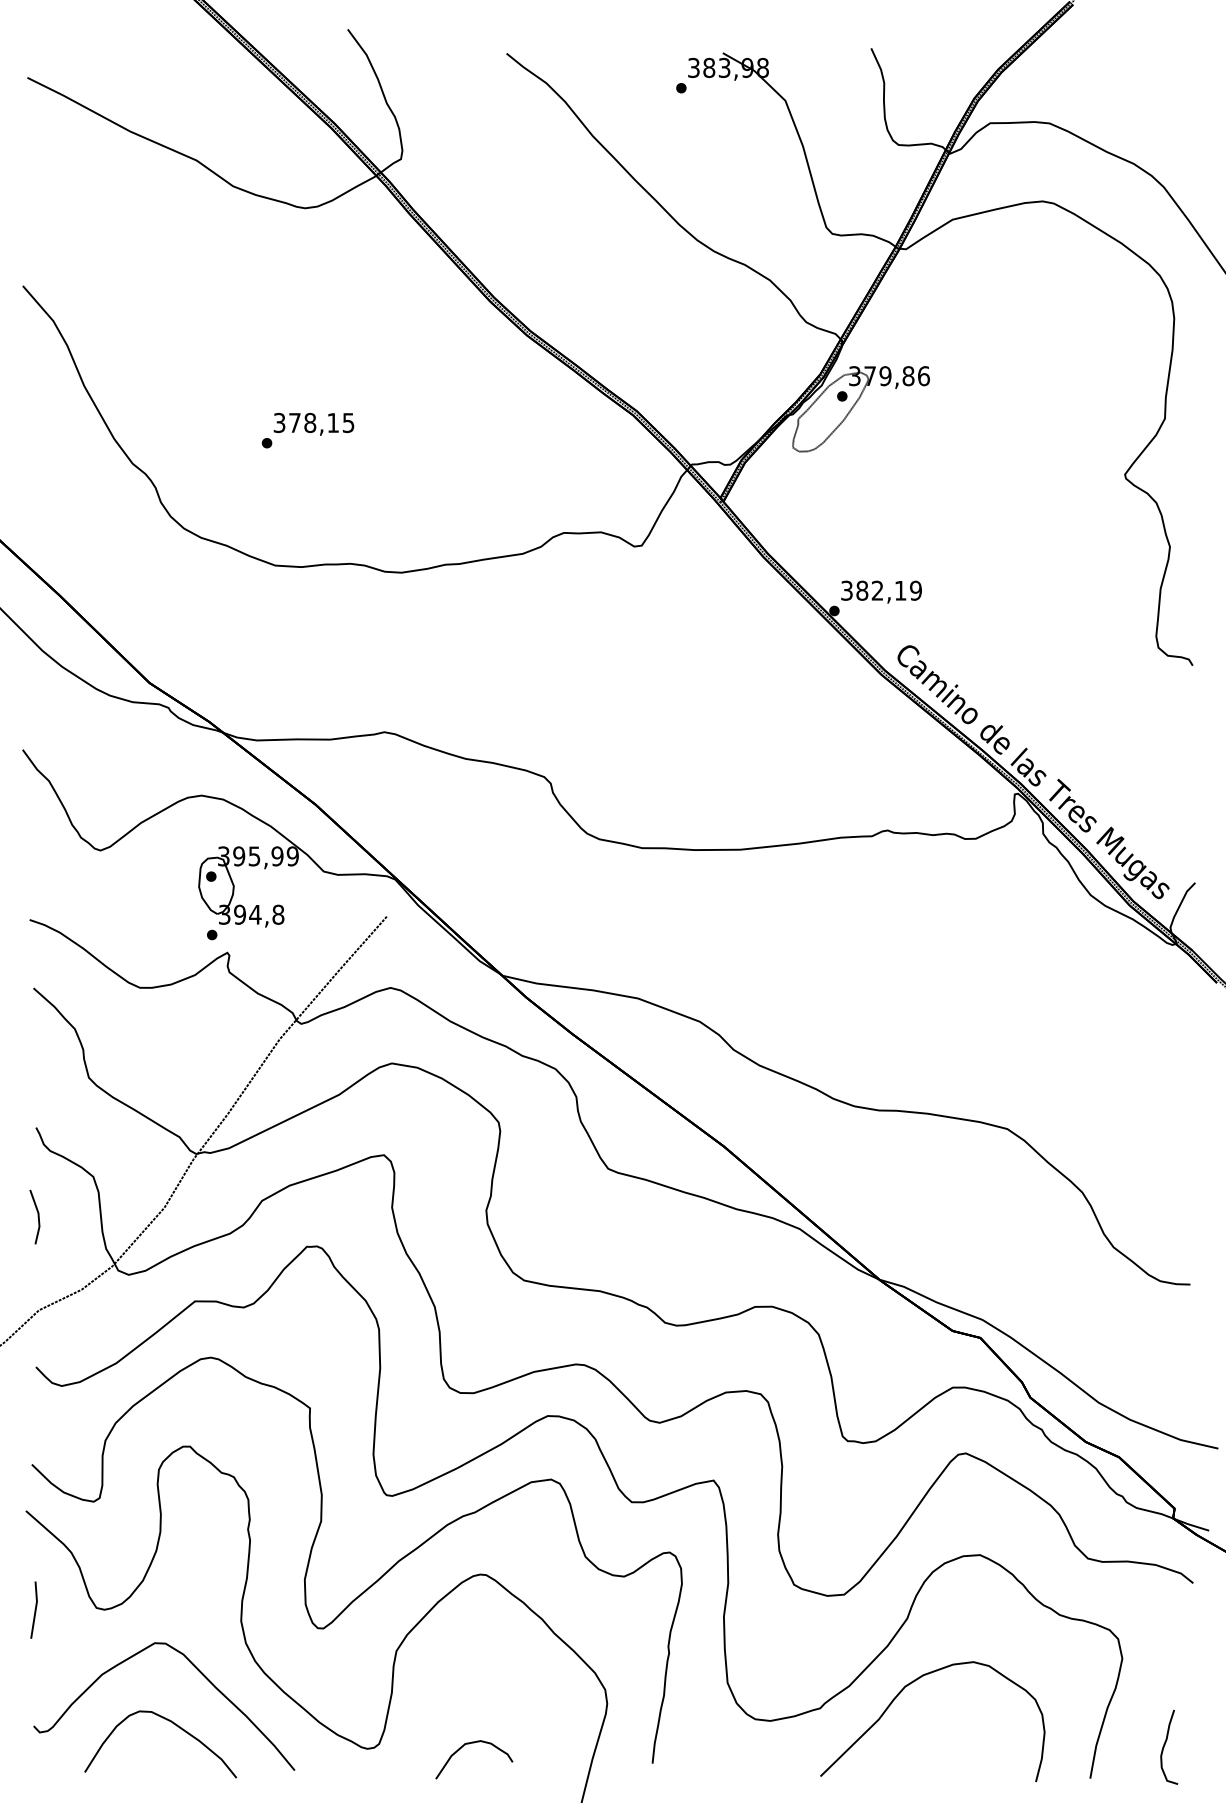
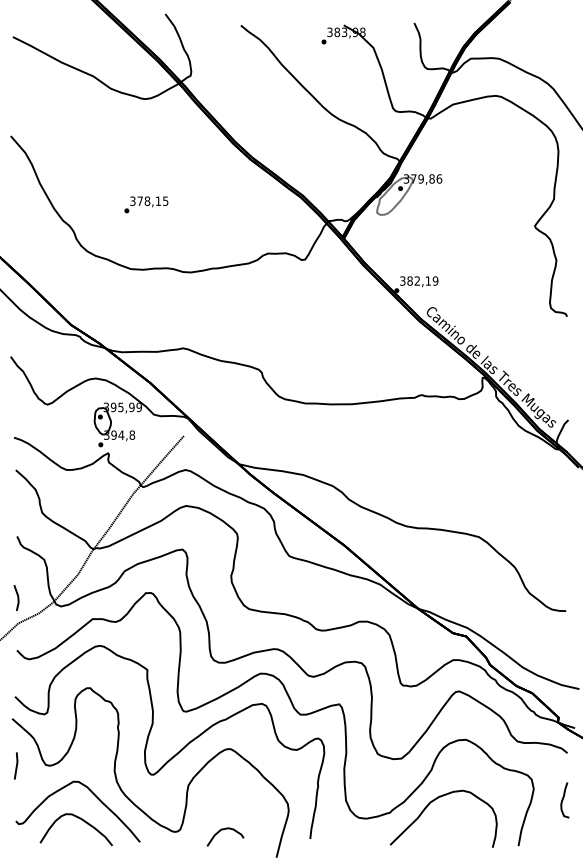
line: (36, 1216) -> (17, 597), moved
curve: (1165, 1747) -> (563, 800), moved

